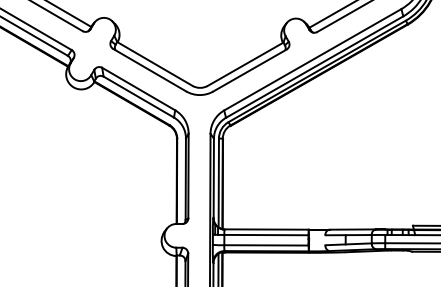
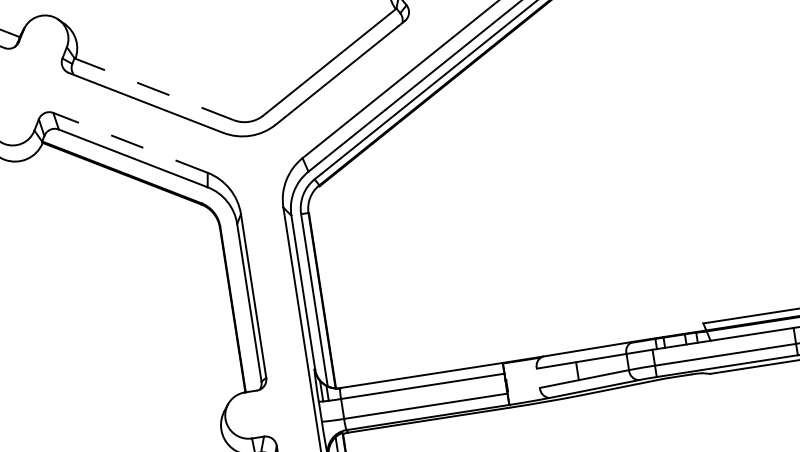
line: (154, 63) -> (153, 88), solid -> dashed
line: (138, 88) -> (130, 141), solid -> dashed

